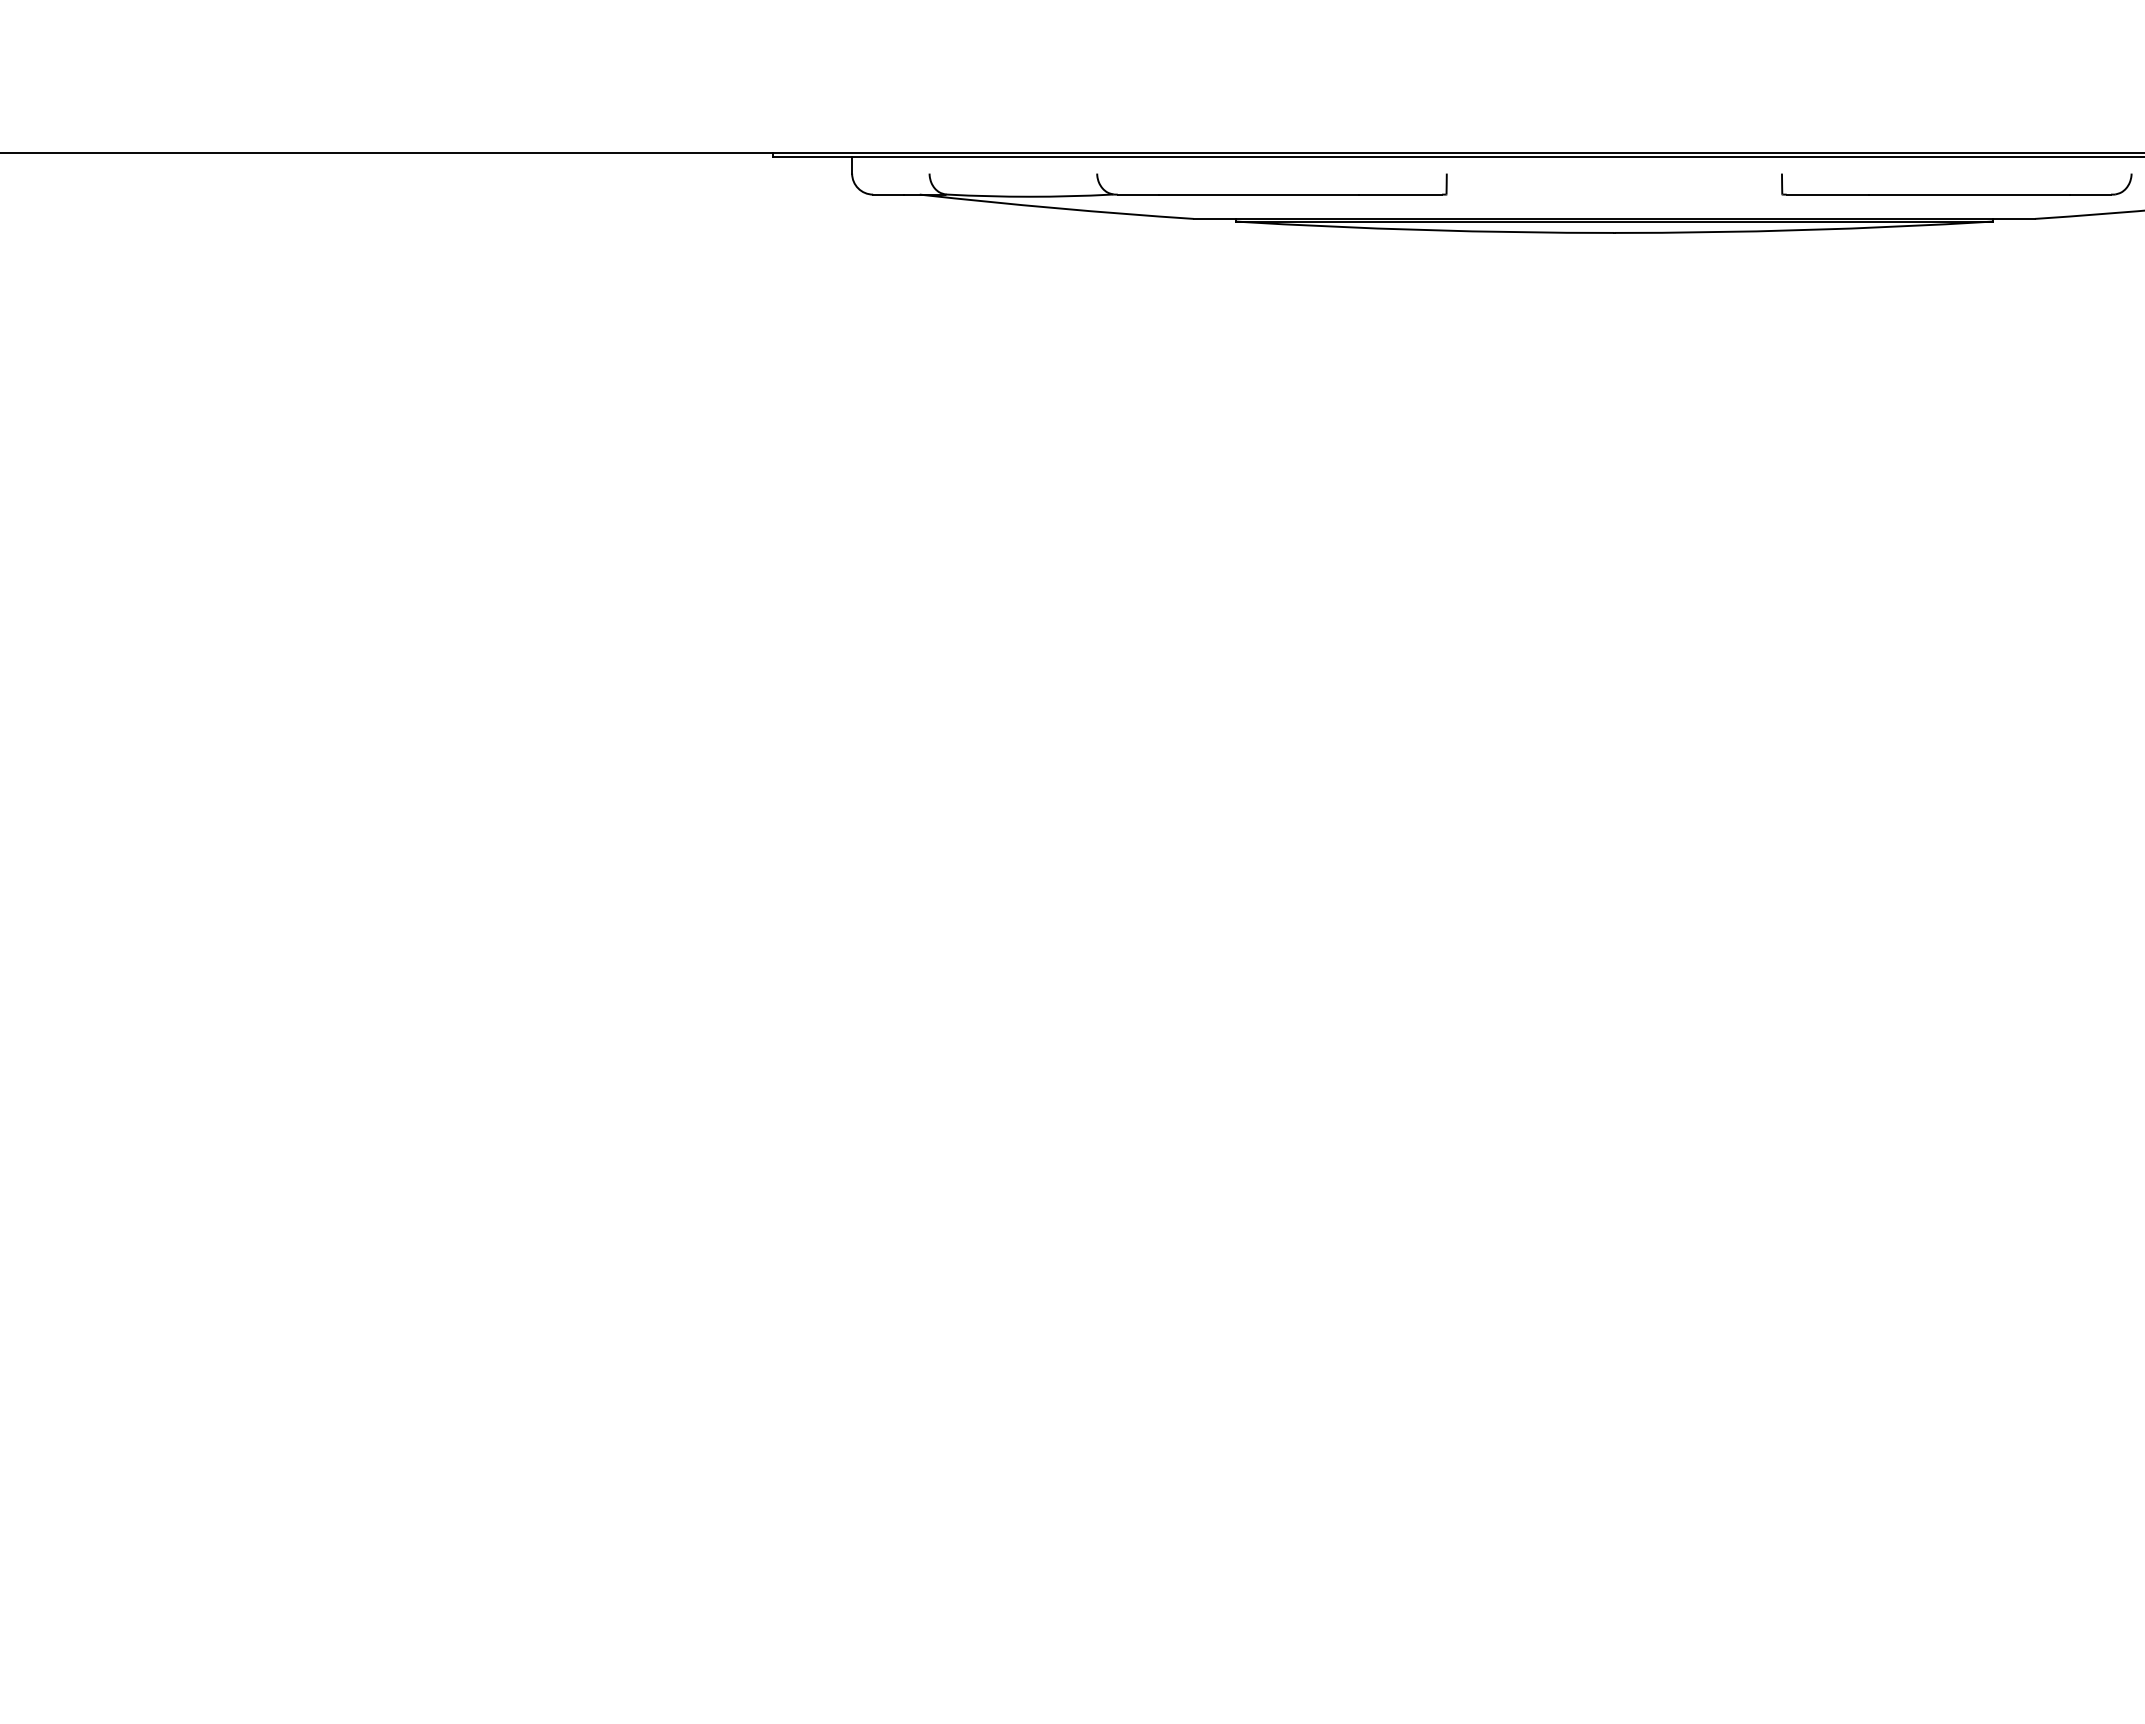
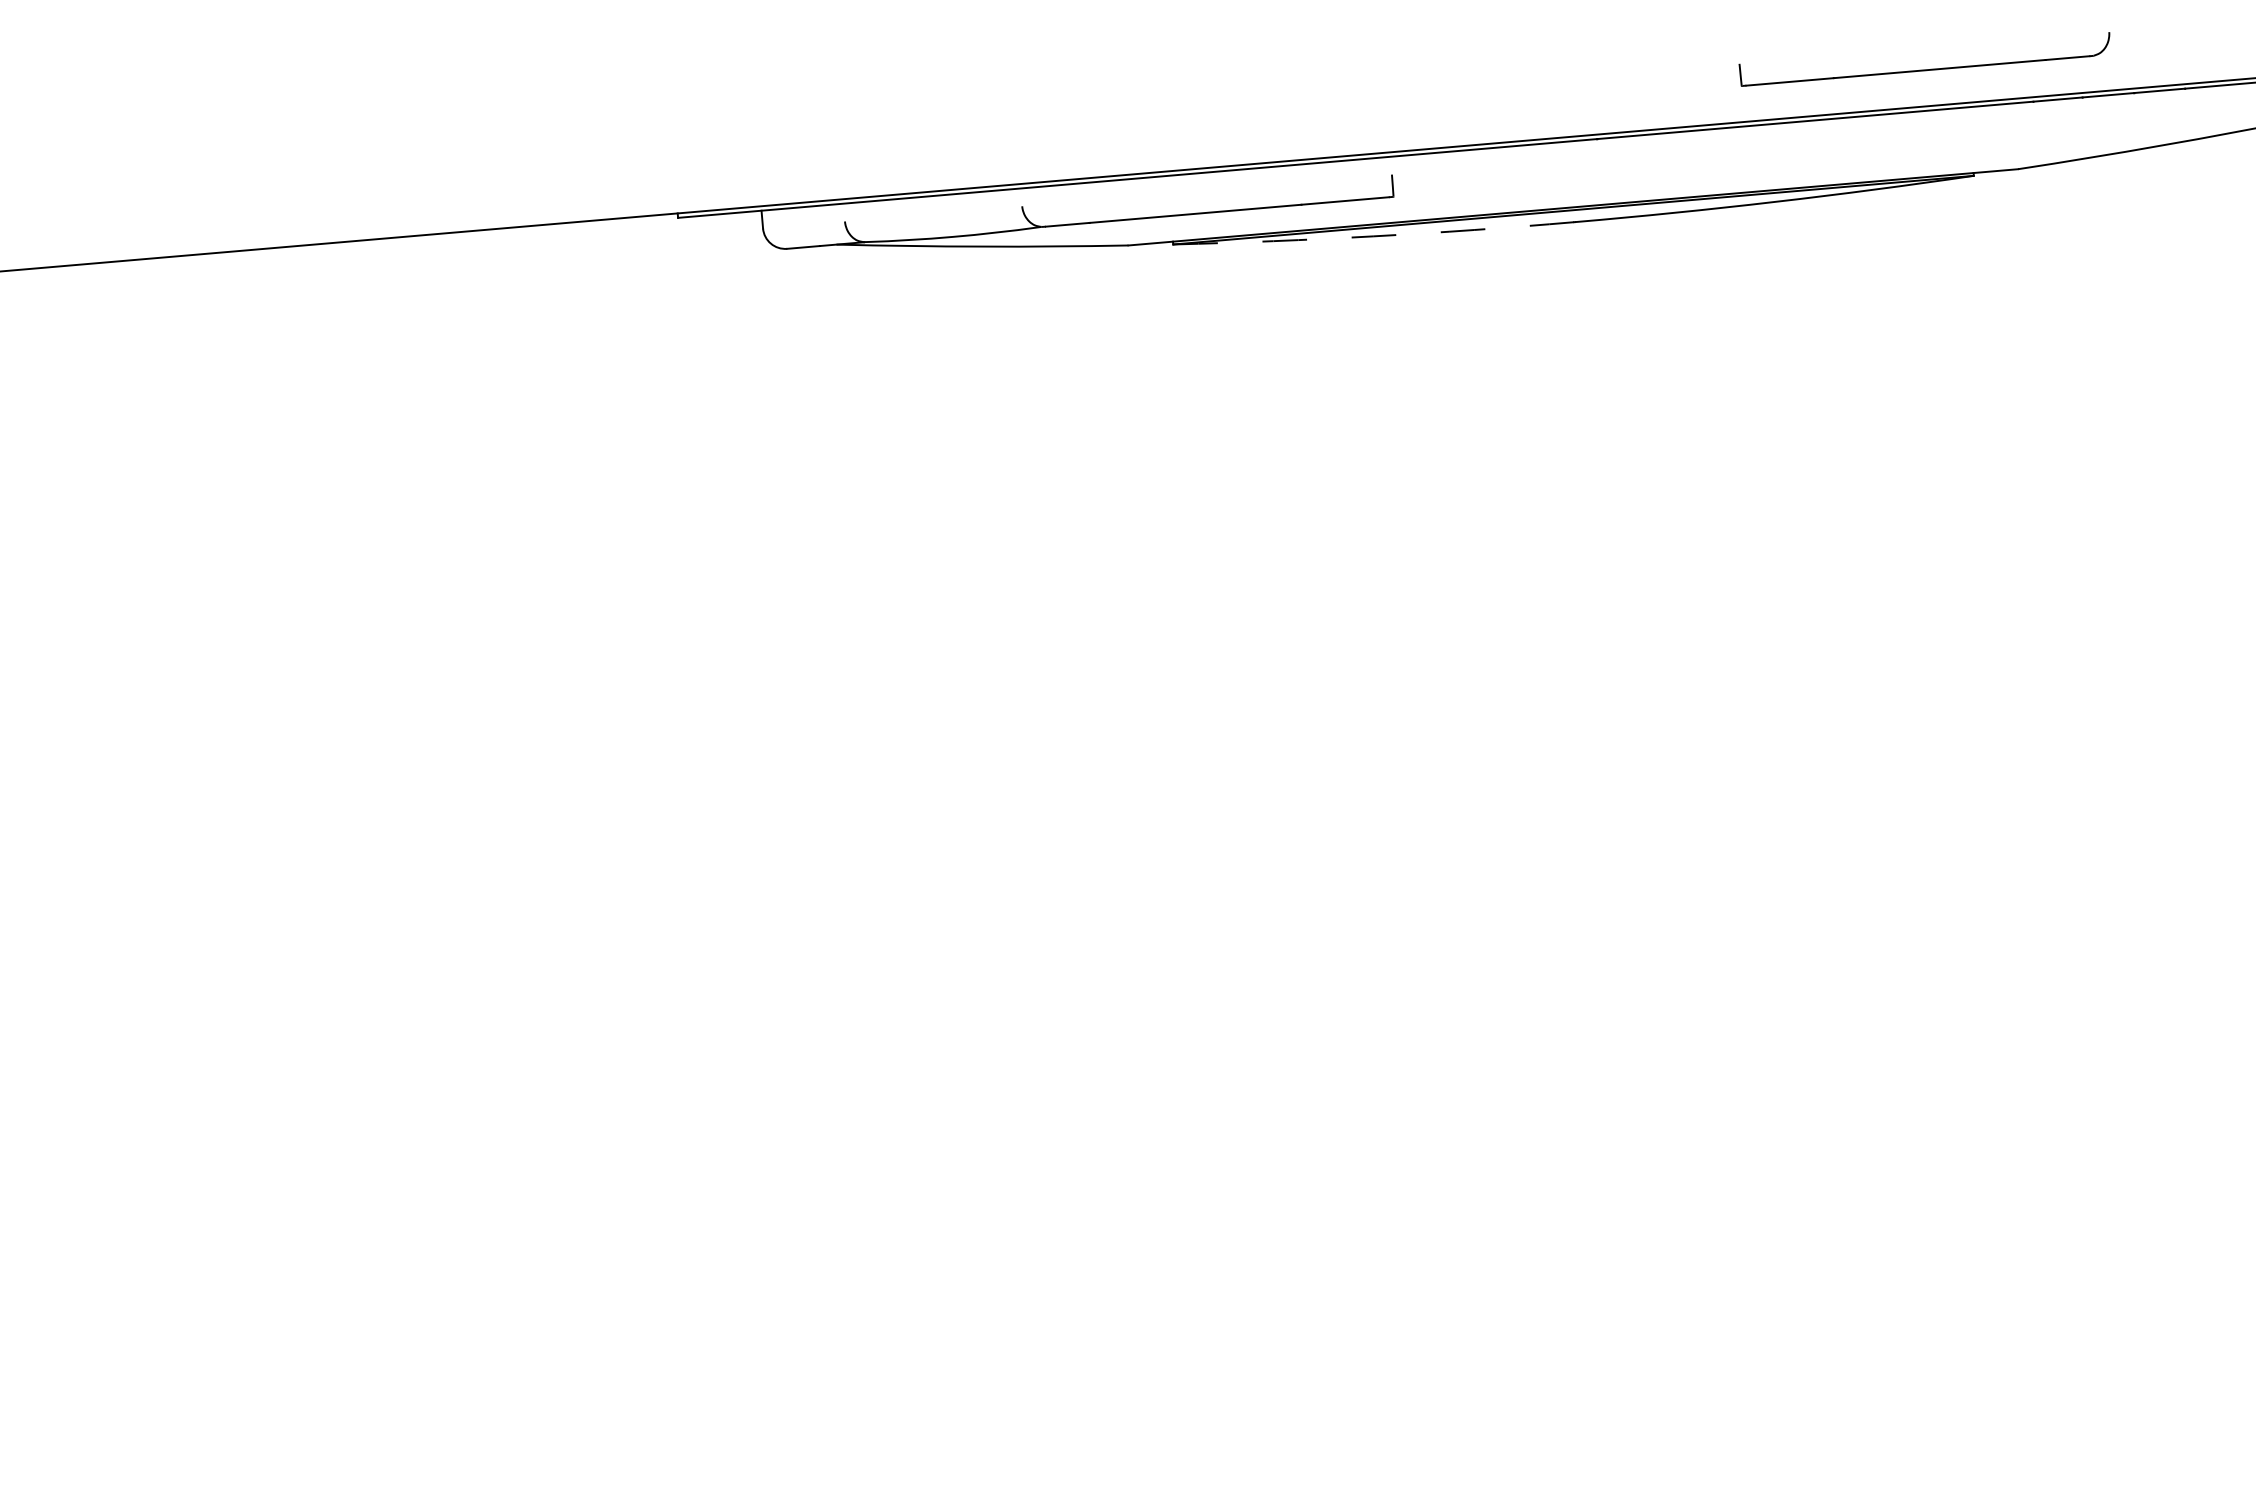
part: (1956, 194) -> (1925, 70), moved
arc: (1424, 230) -> (1373, 236), solid -> dashed

